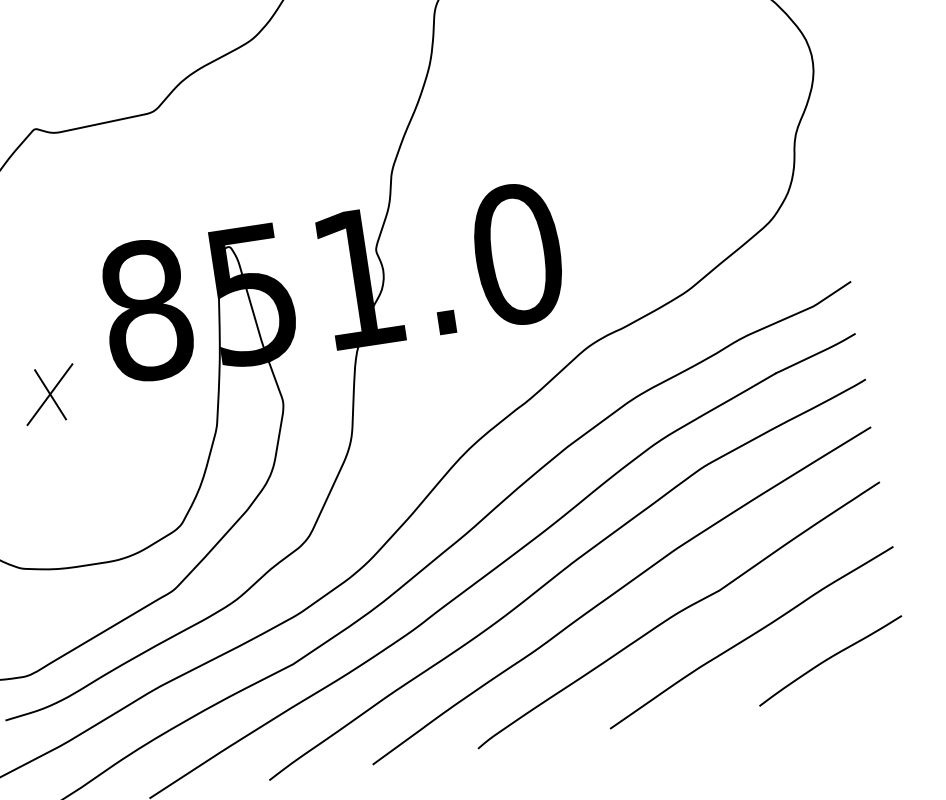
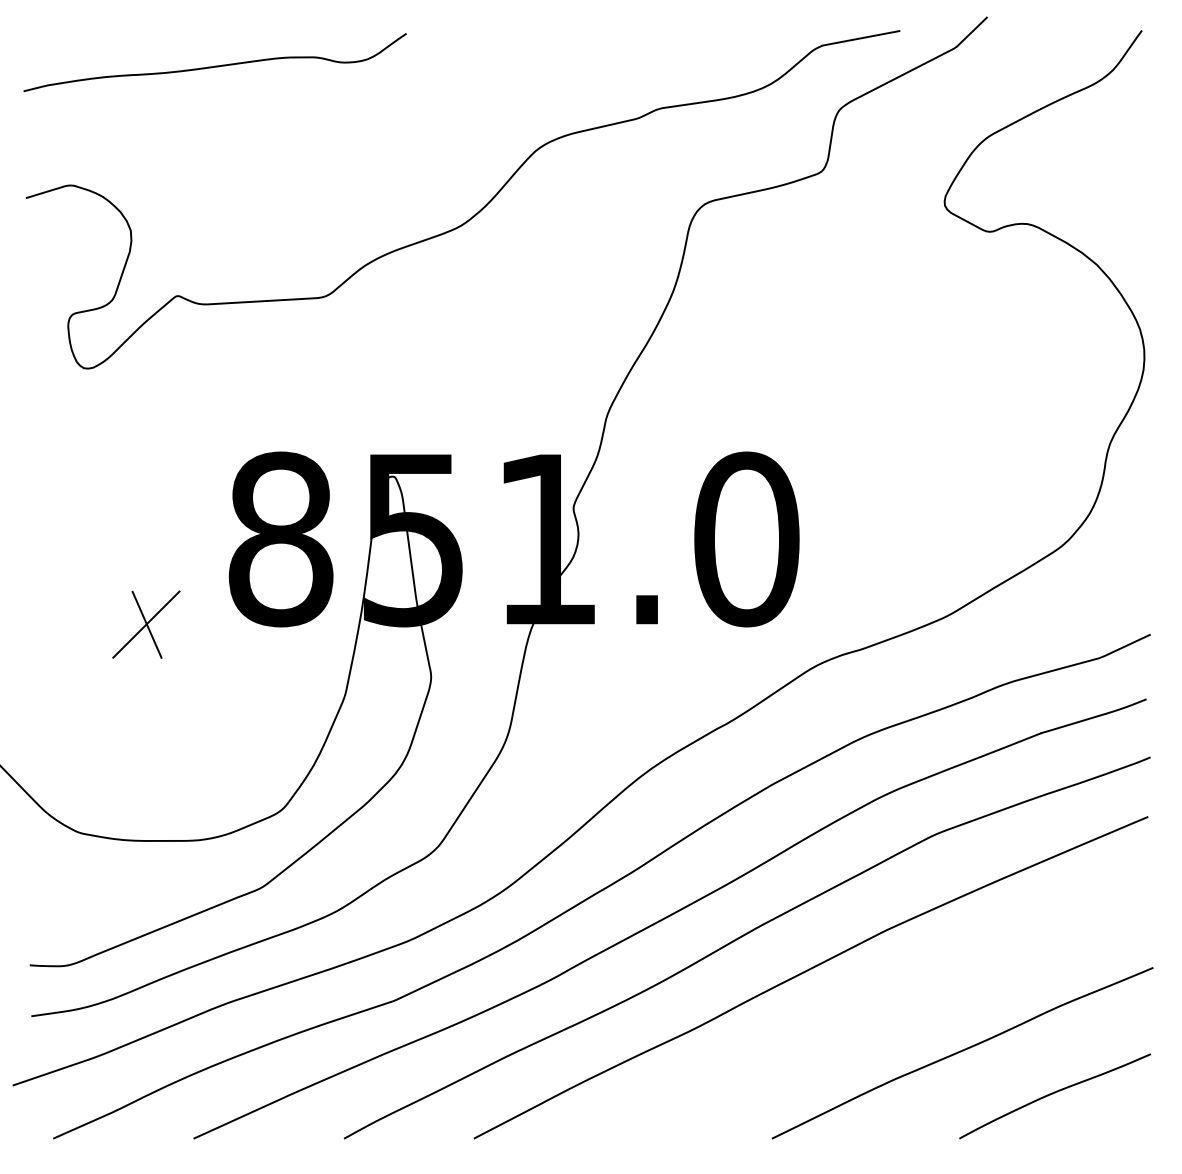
curve: (678, 614) -> (876, 1010), removed

